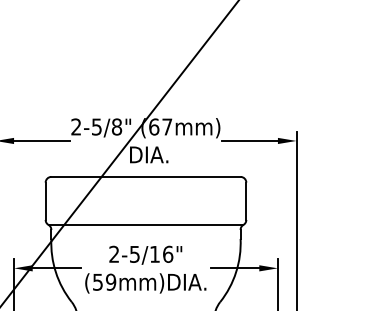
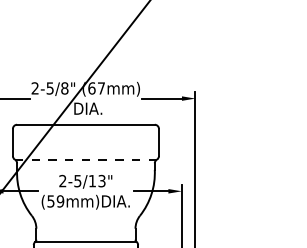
line: (145, 224) -> (85, 159), solid -> dashed
text: (167, 253) -> (101, 180), 2-5/16" -> 2-5/13"

